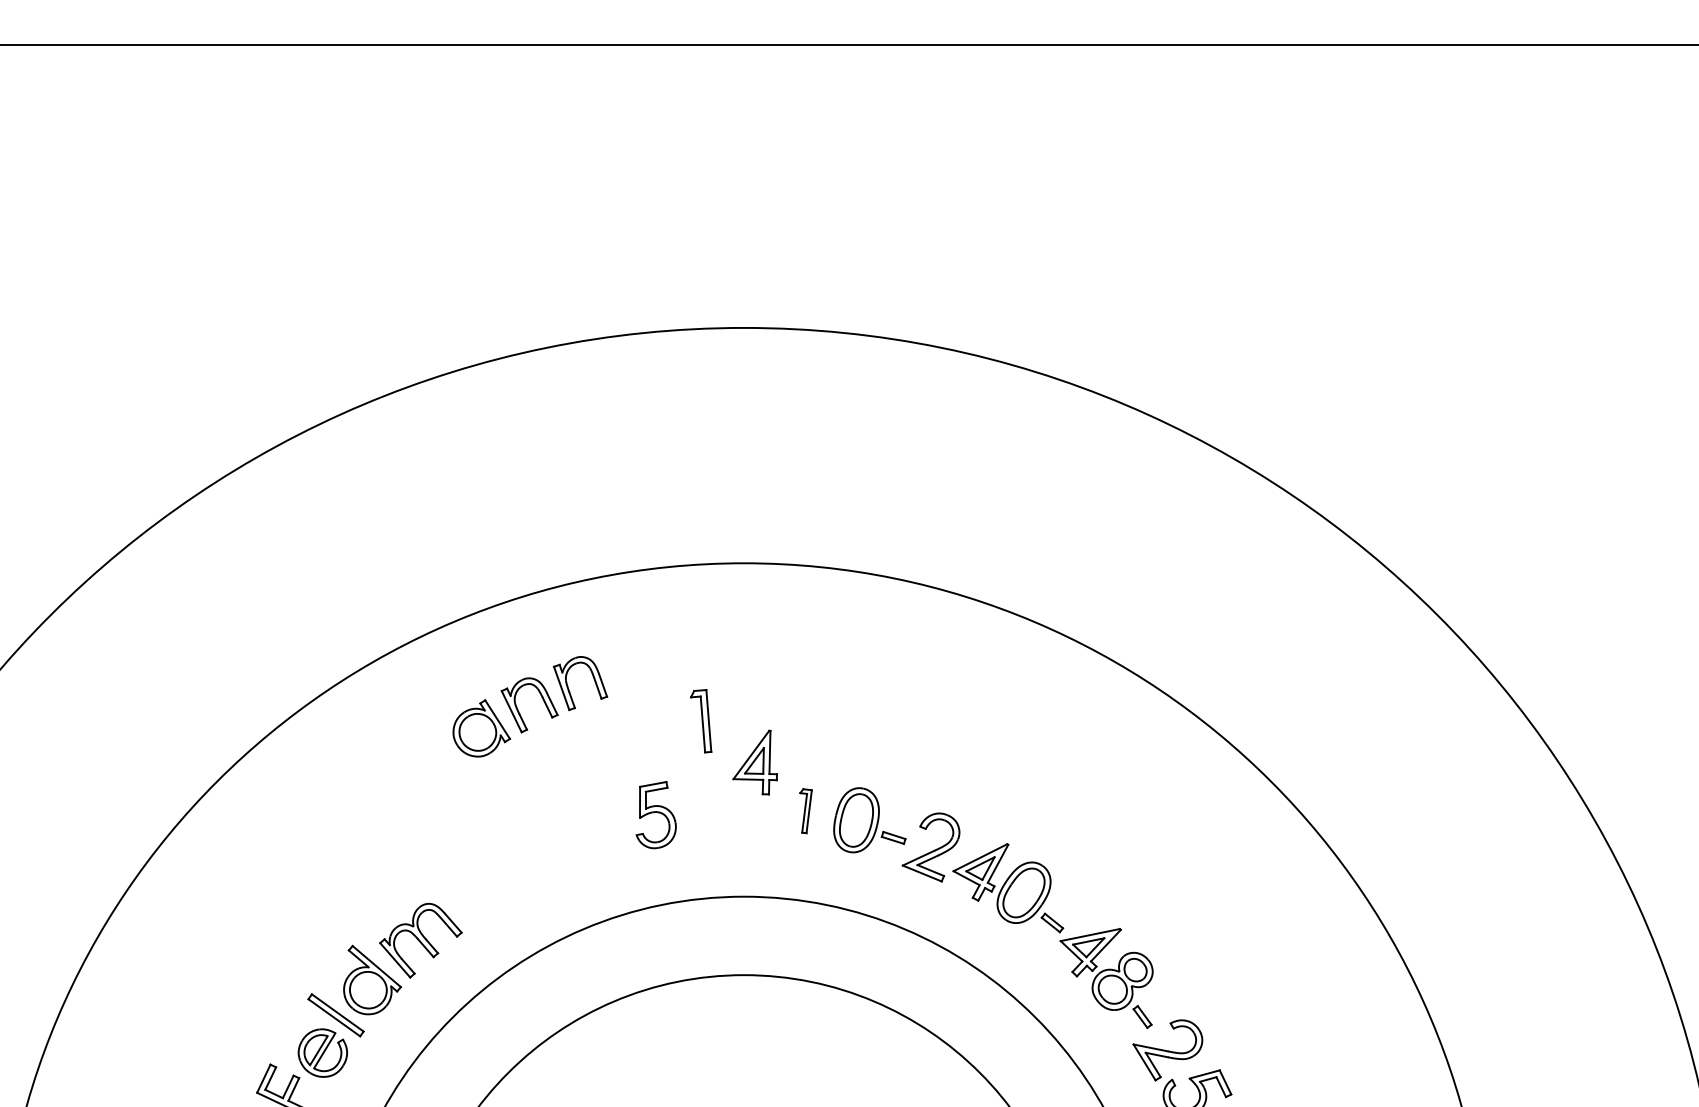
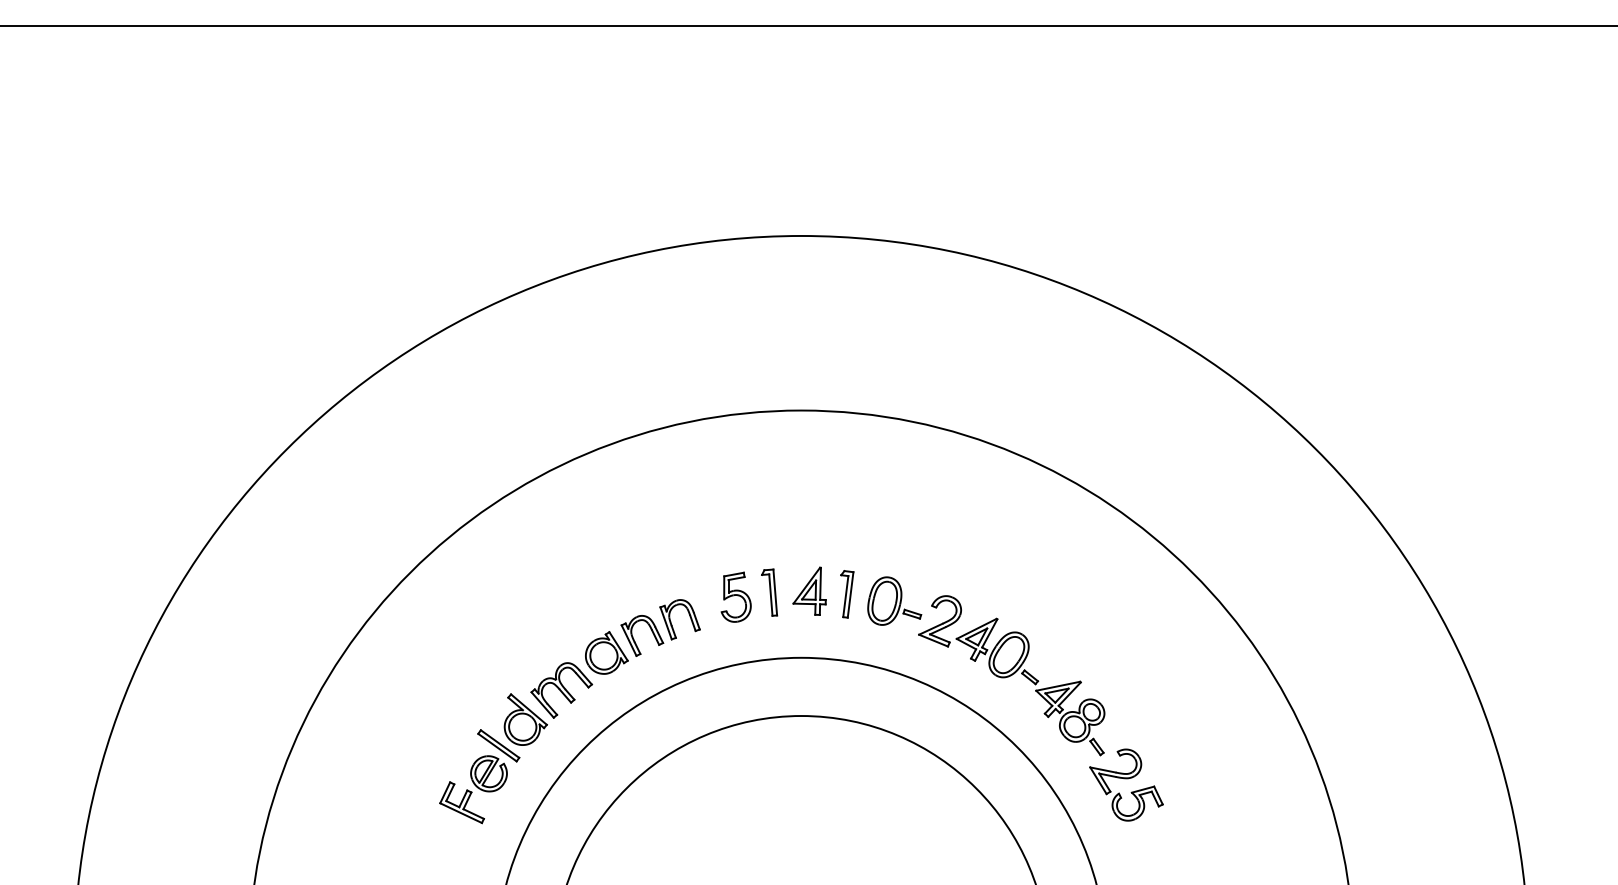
part: (519, 710) -> (634, 639), moved
part: (701, 720) -> (769, 592), moved
part: (755, 761) -> (809, 590), moved
part: (806, 811) -> (847, 594), size x1.43

